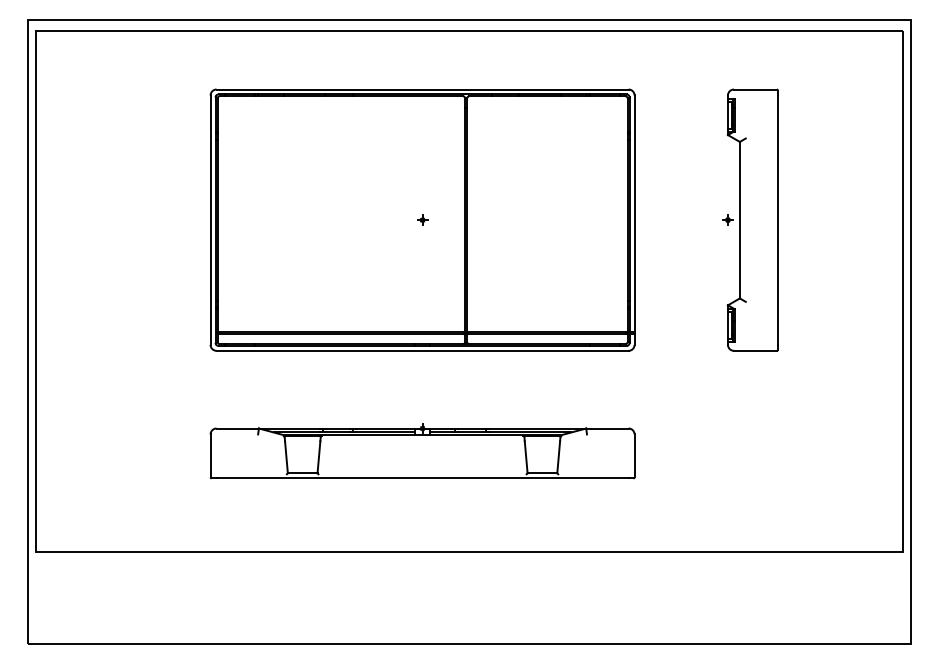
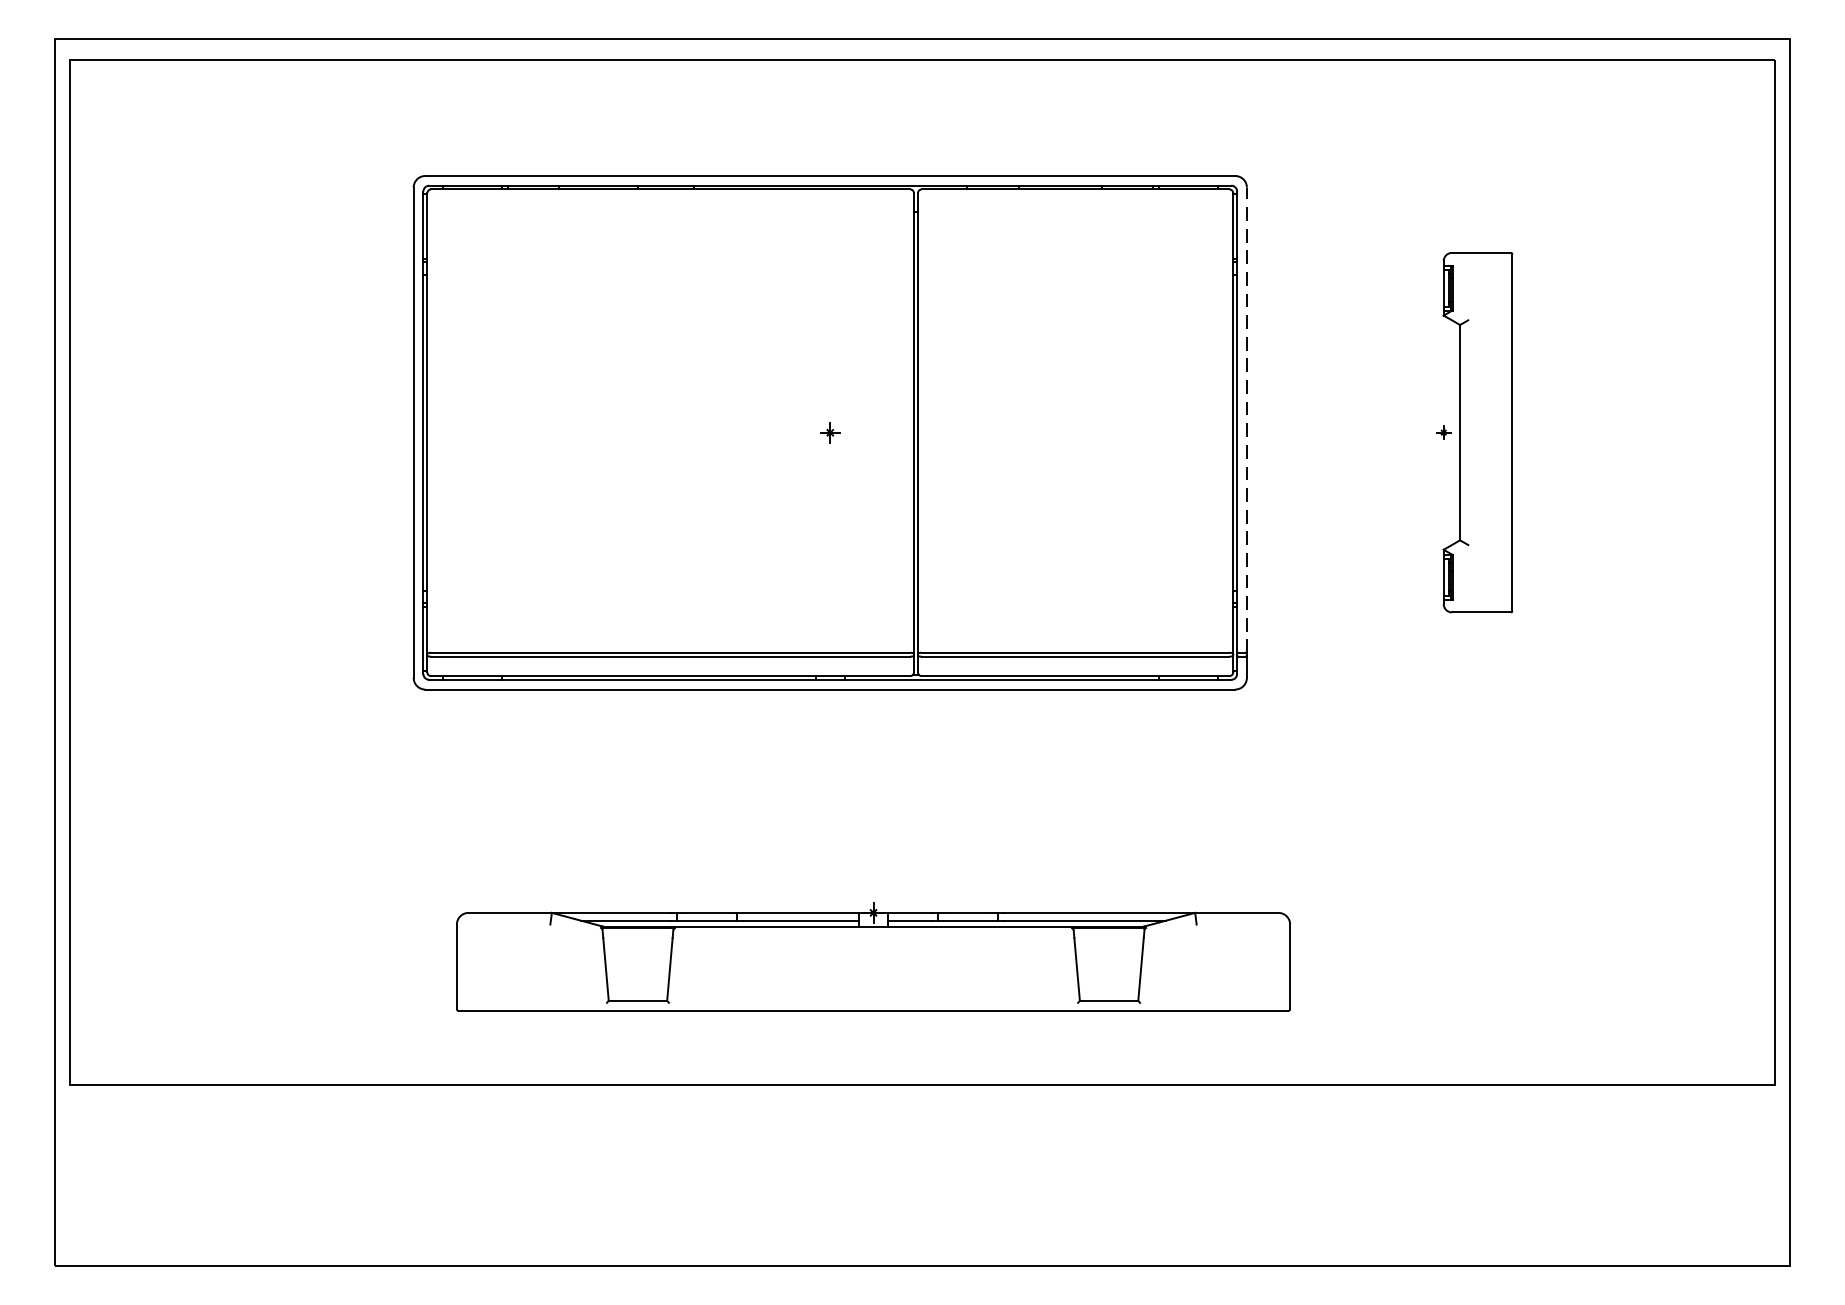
line: (634, 213) -> (1246, 419), solid -> dashed
part: (750, 219) -> (1474, 431), size x0.7
part: (422, 451) -> (873, 958), moved

